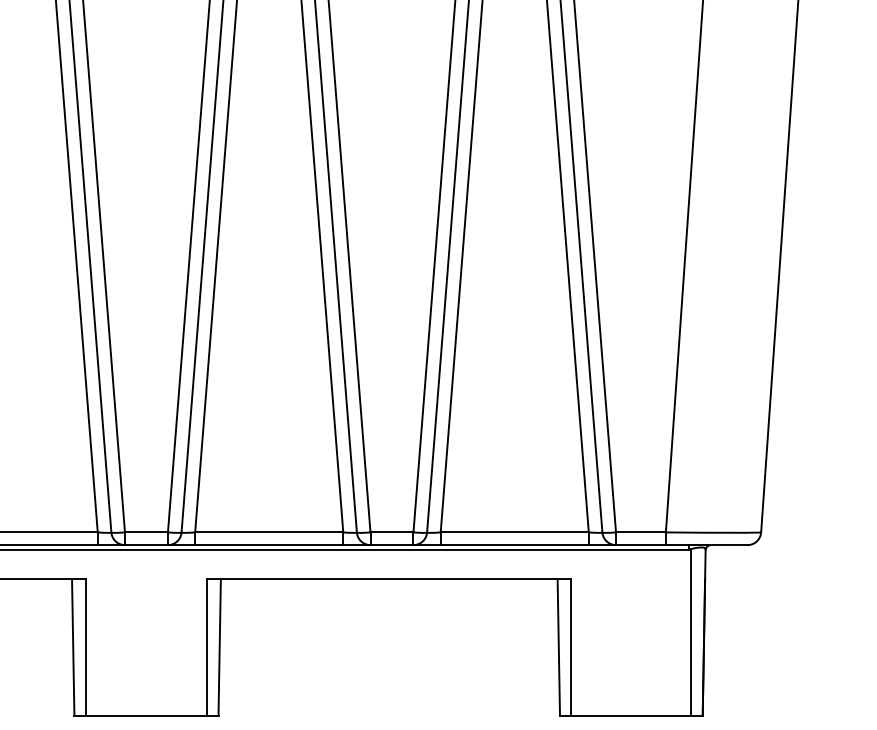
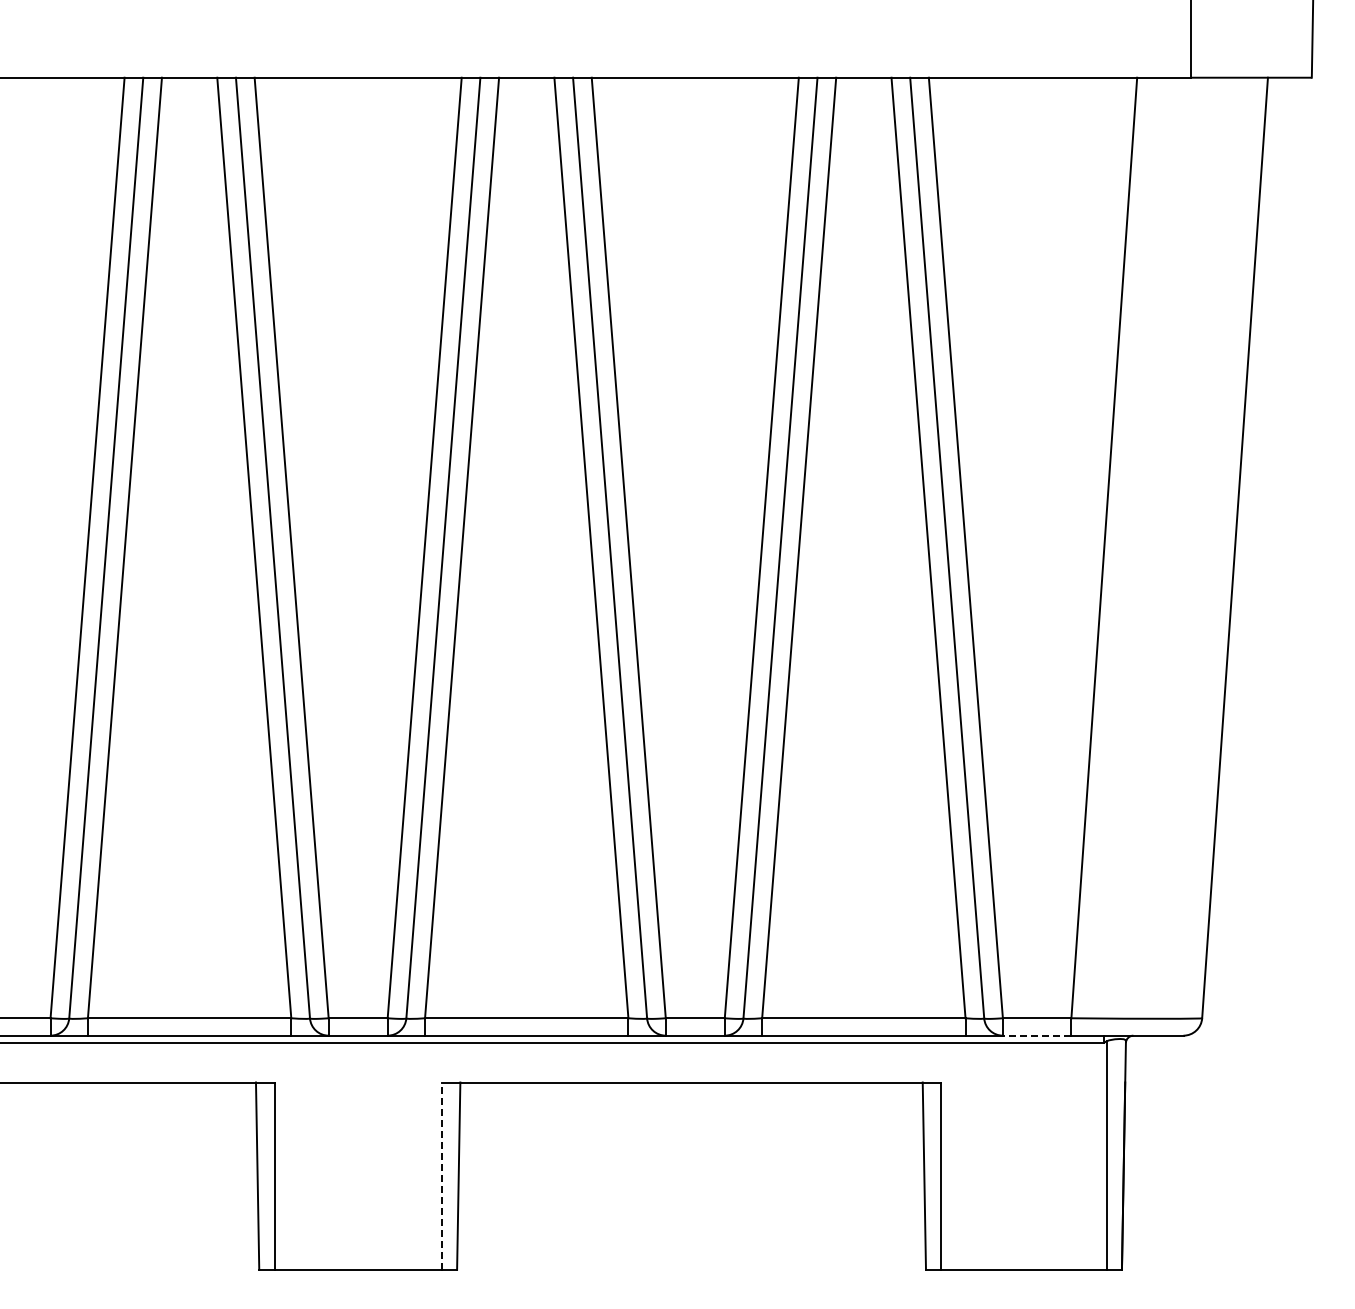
line: (640, 544) -> (1036, 1035), solid -> dashed
line: (207, 647) -> (441, 1176), solid -> dashed

